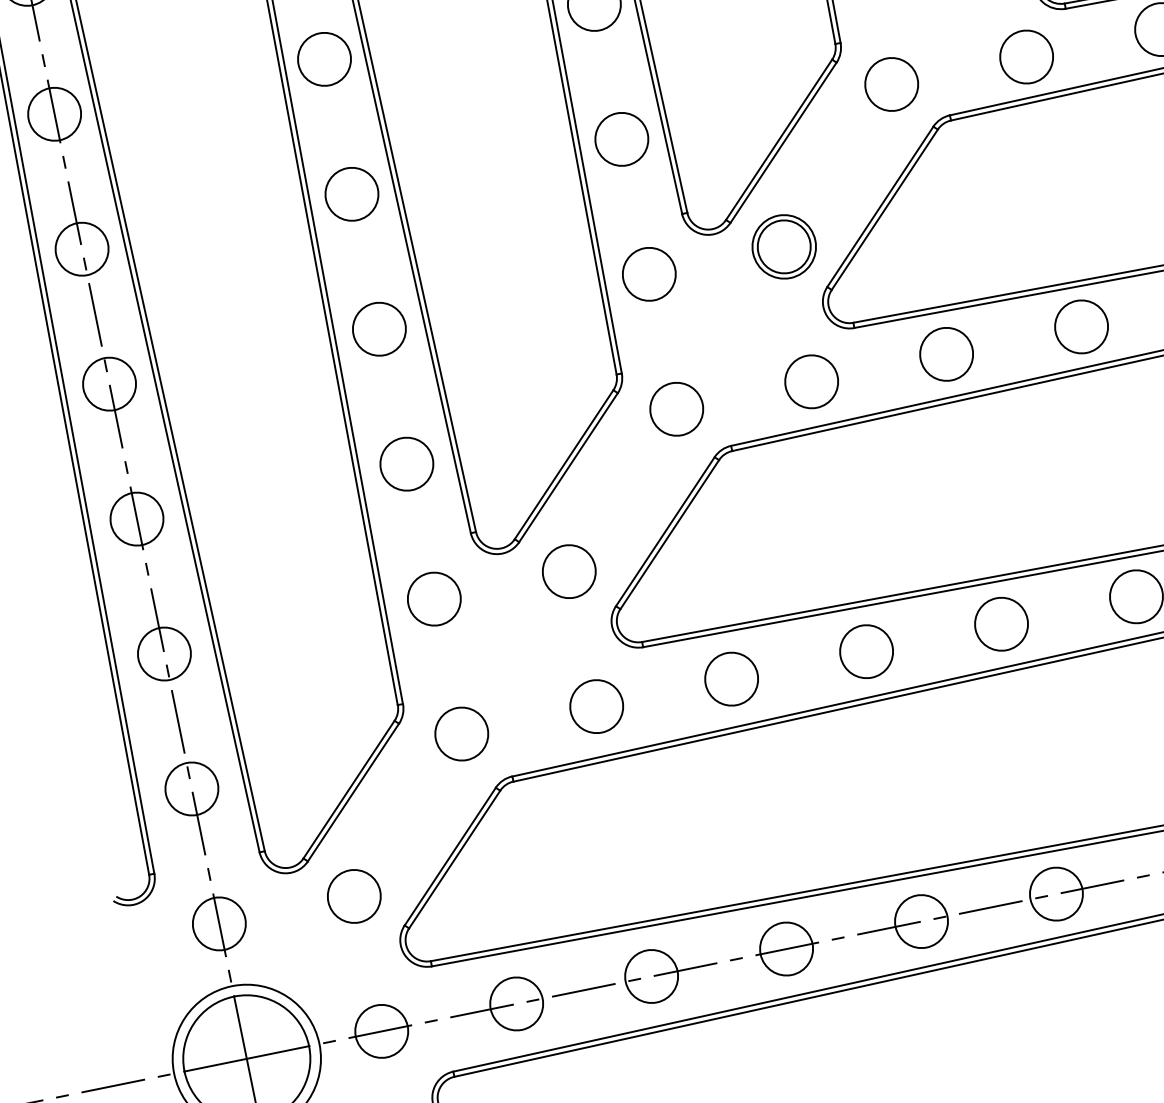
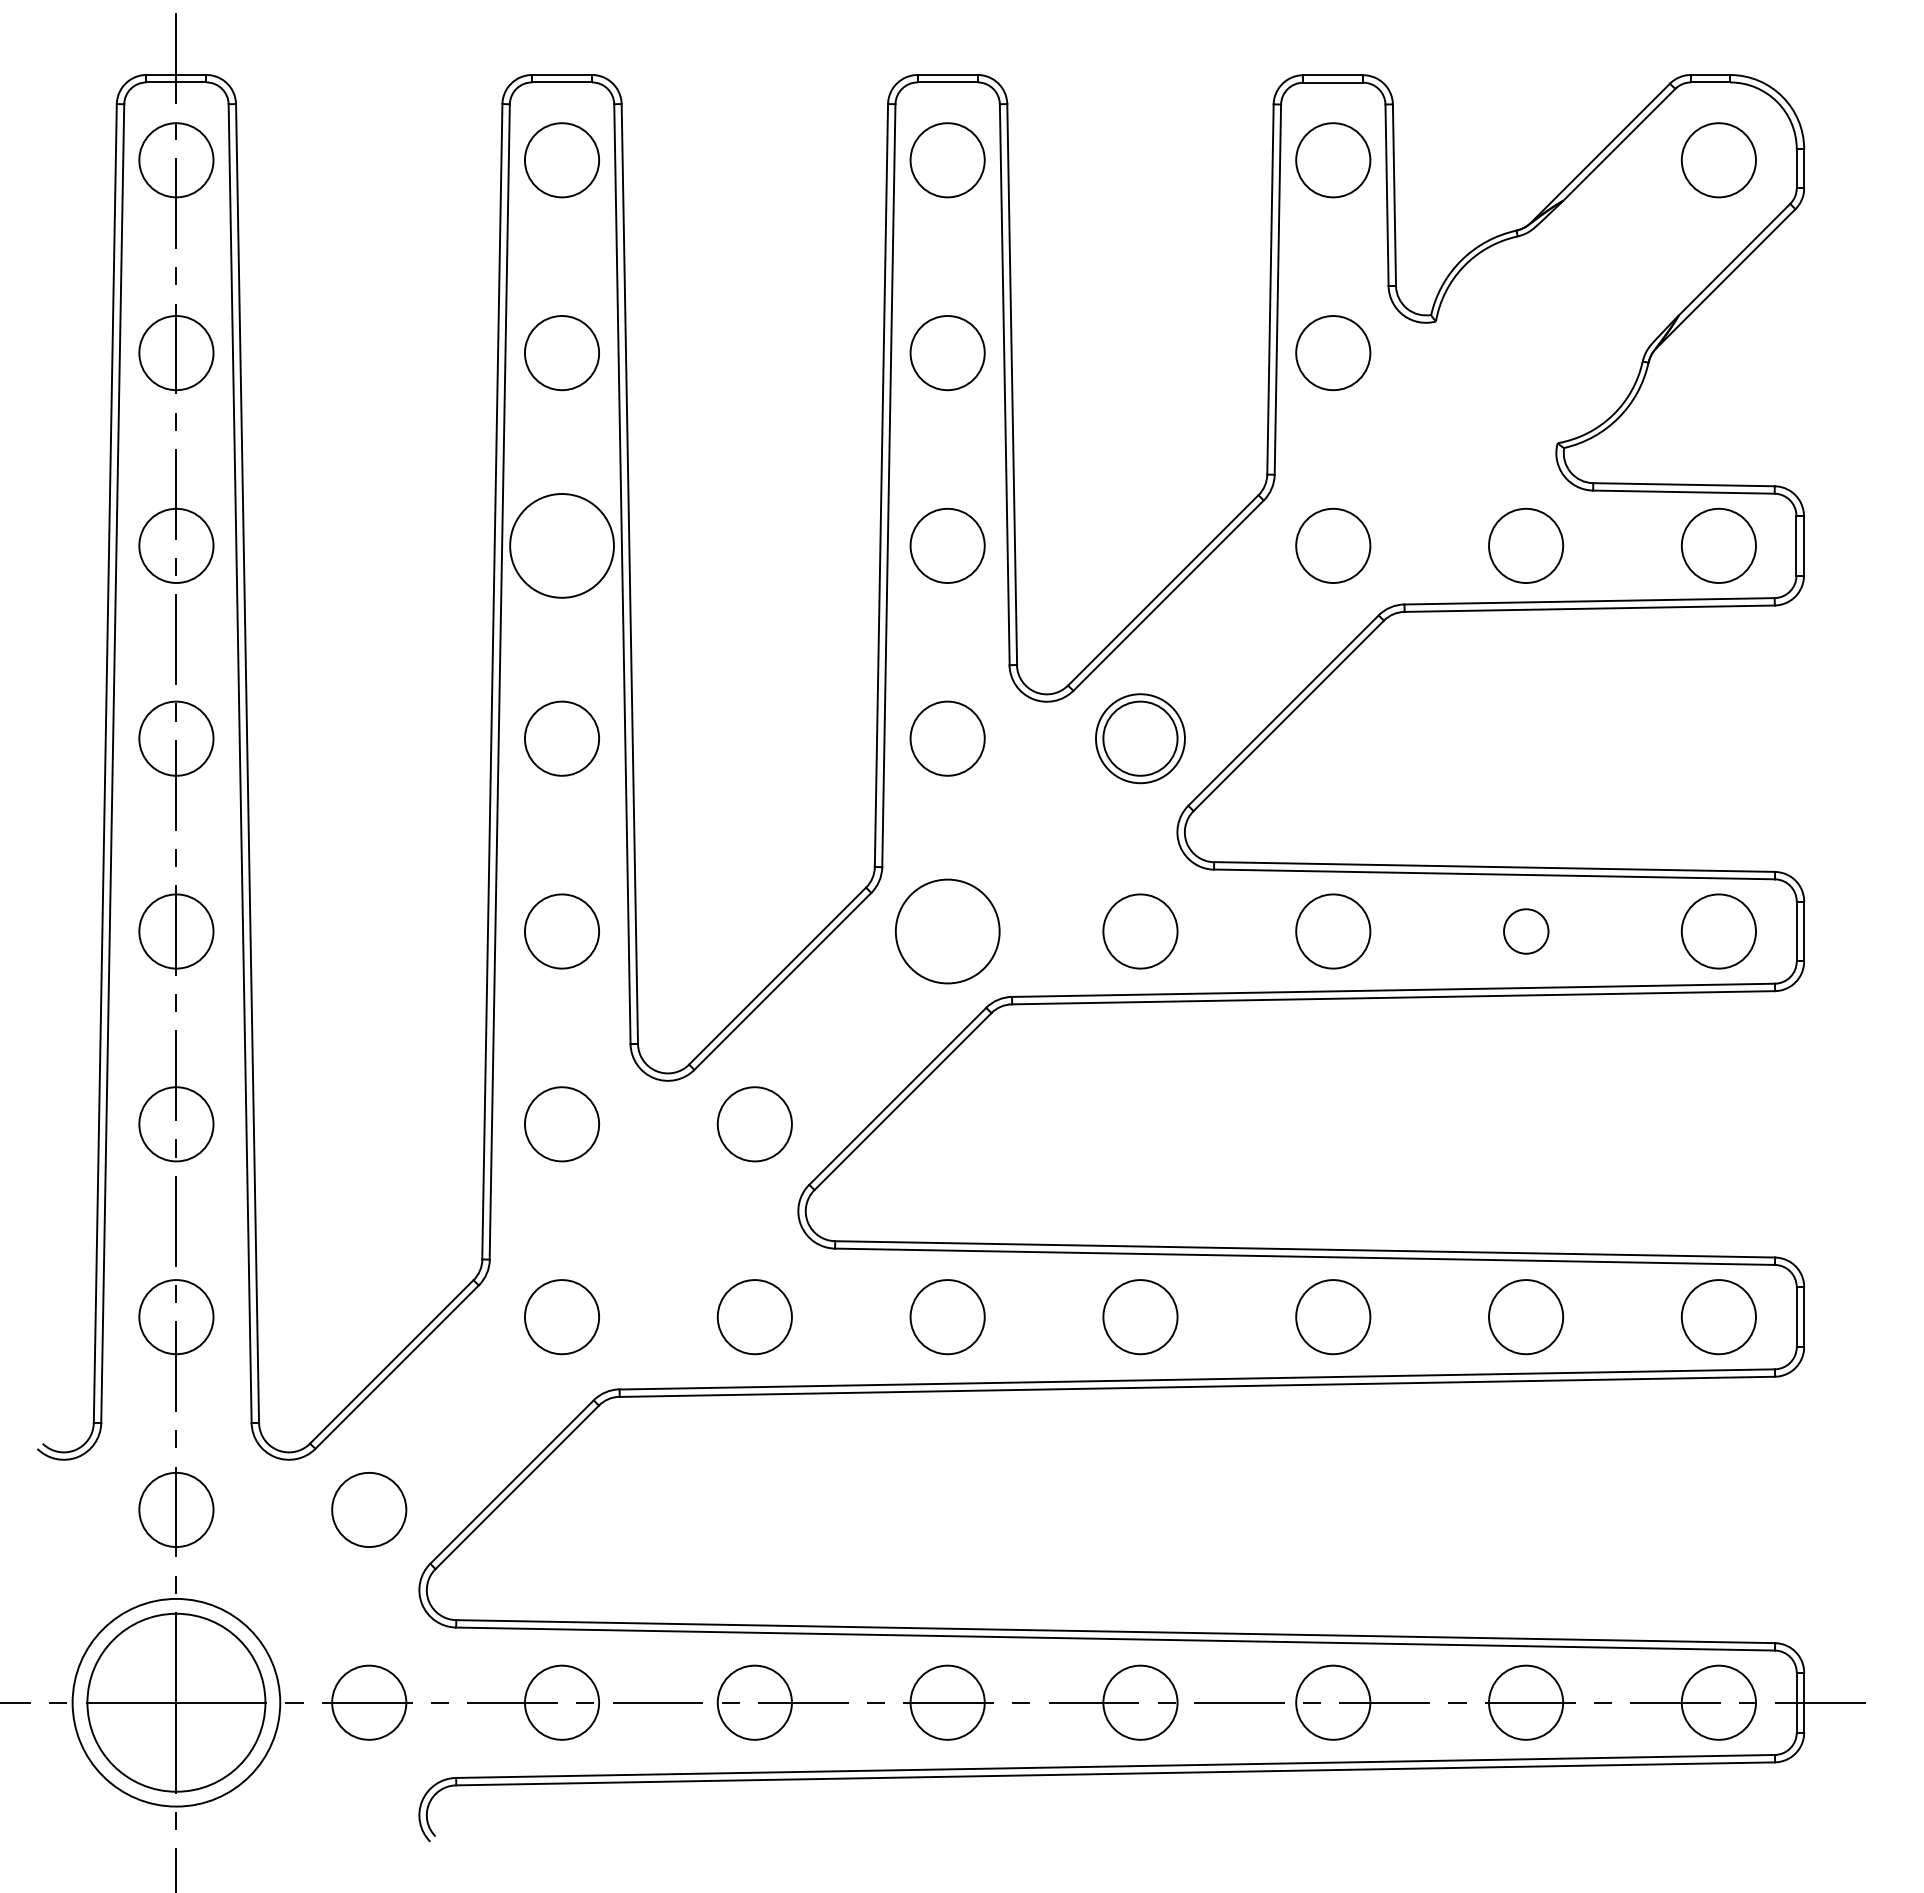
circle: (351, 194) -> (561, 545), size x1.4
circle: (1081, 326) -> (1526, 931), size x0.6
circle: (676, 409) -> (947, 931), size x1.4

